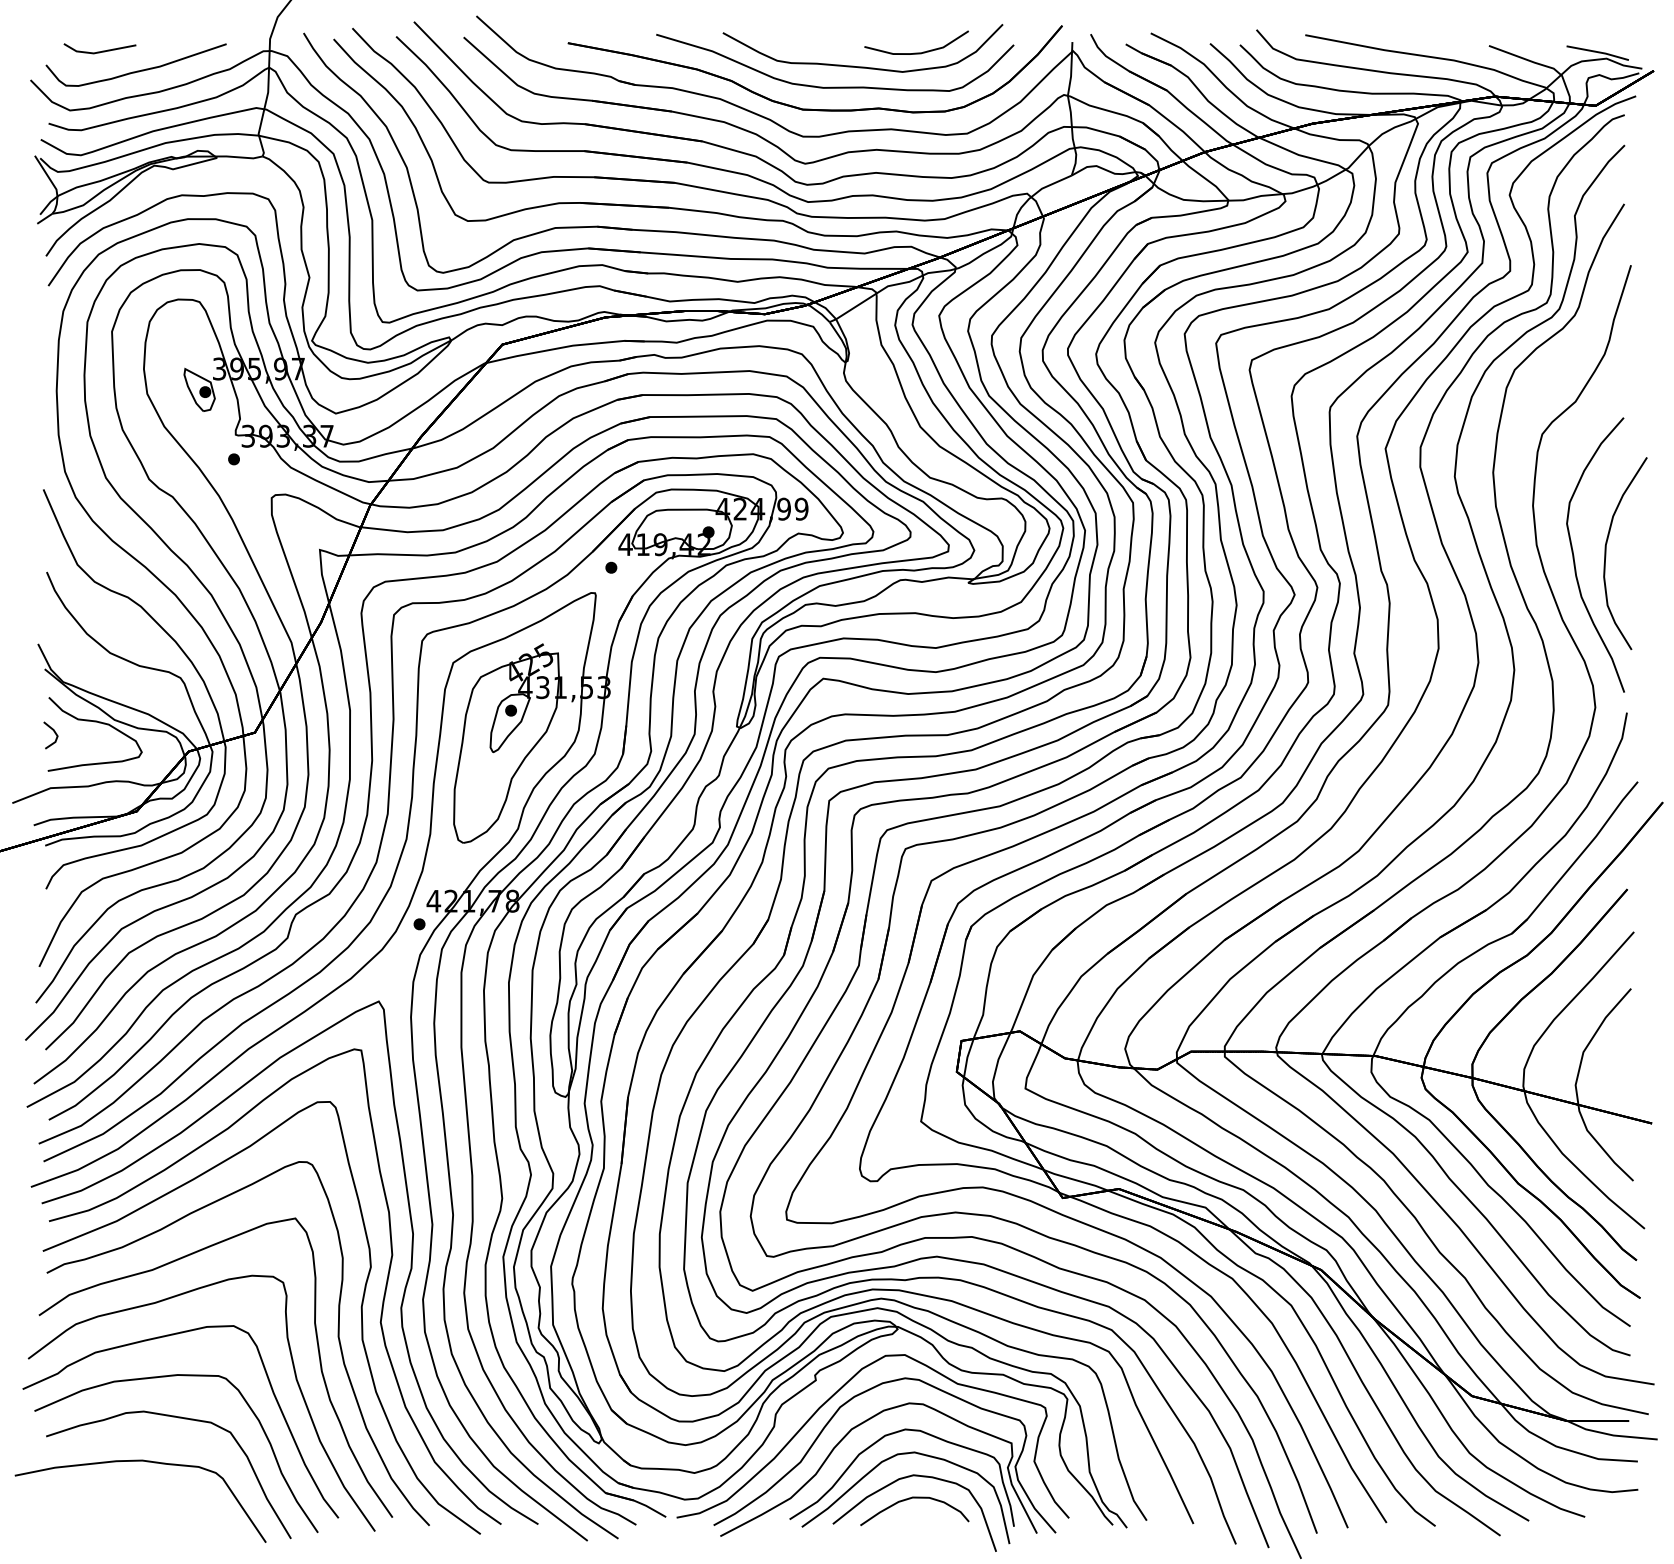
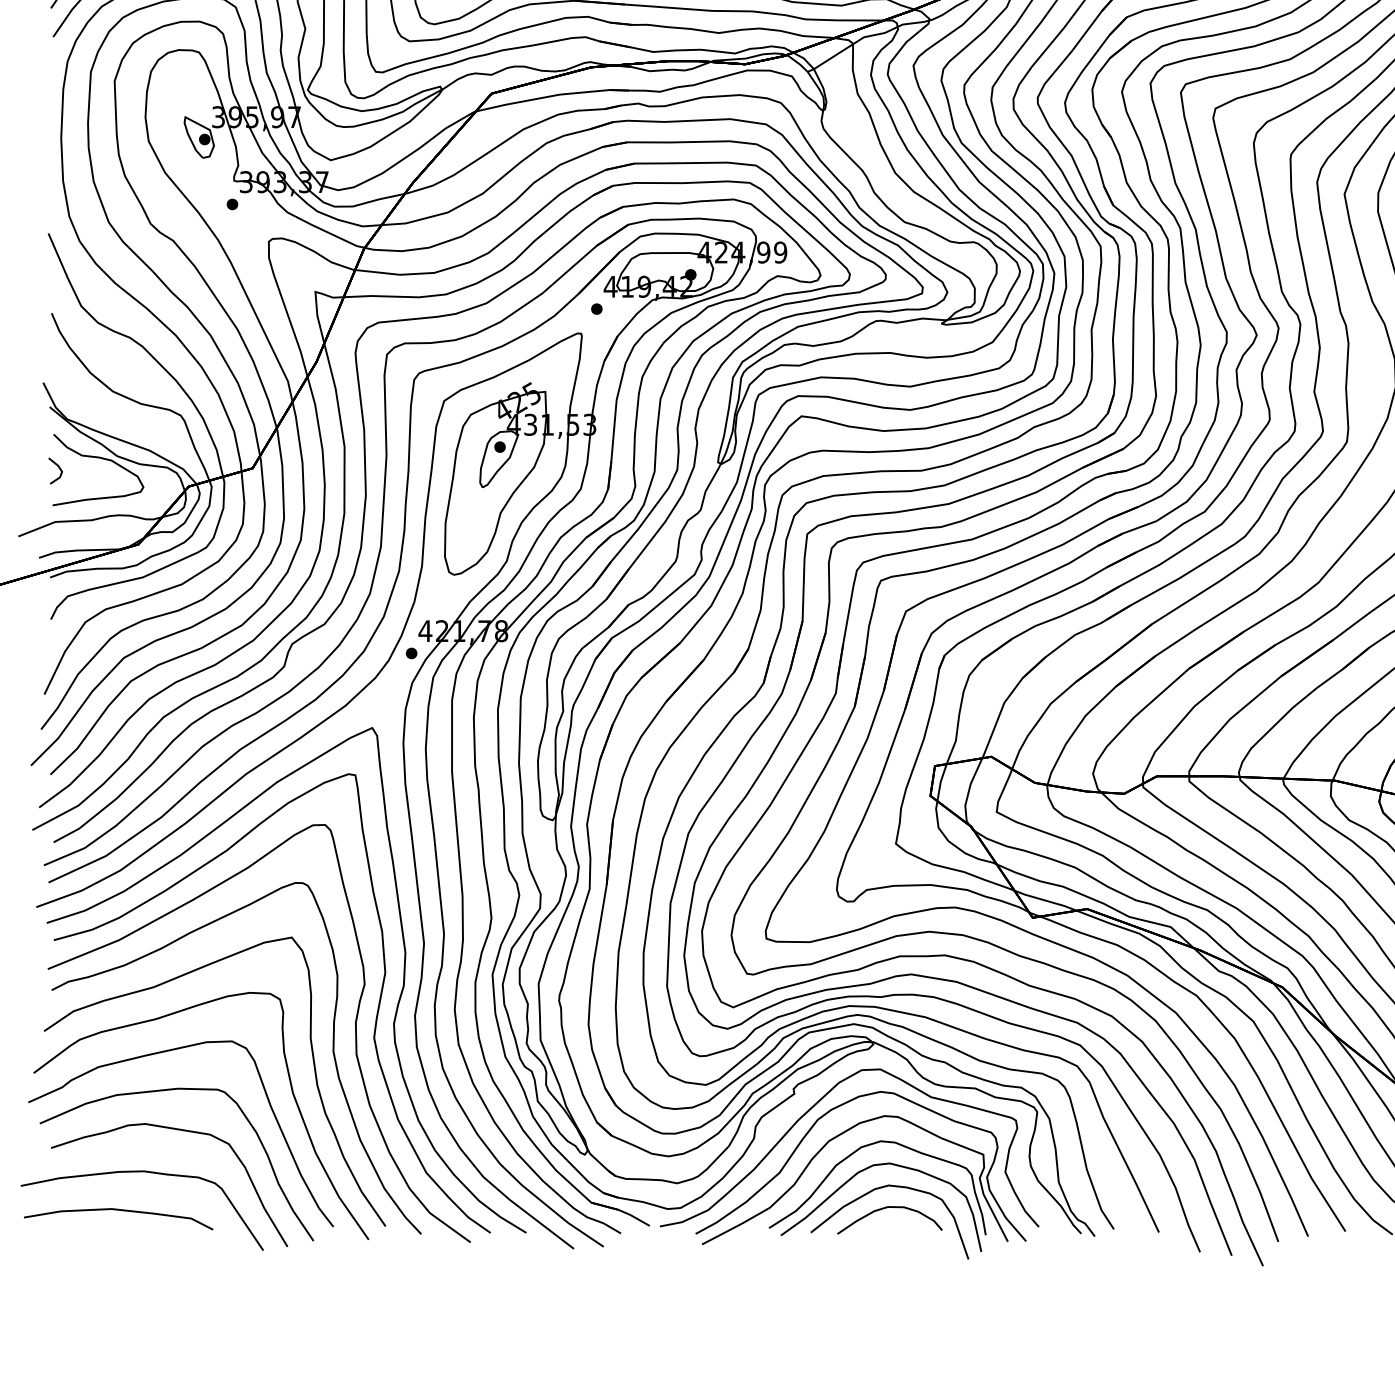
part: (116, 1501) -> (118, 1210), added

